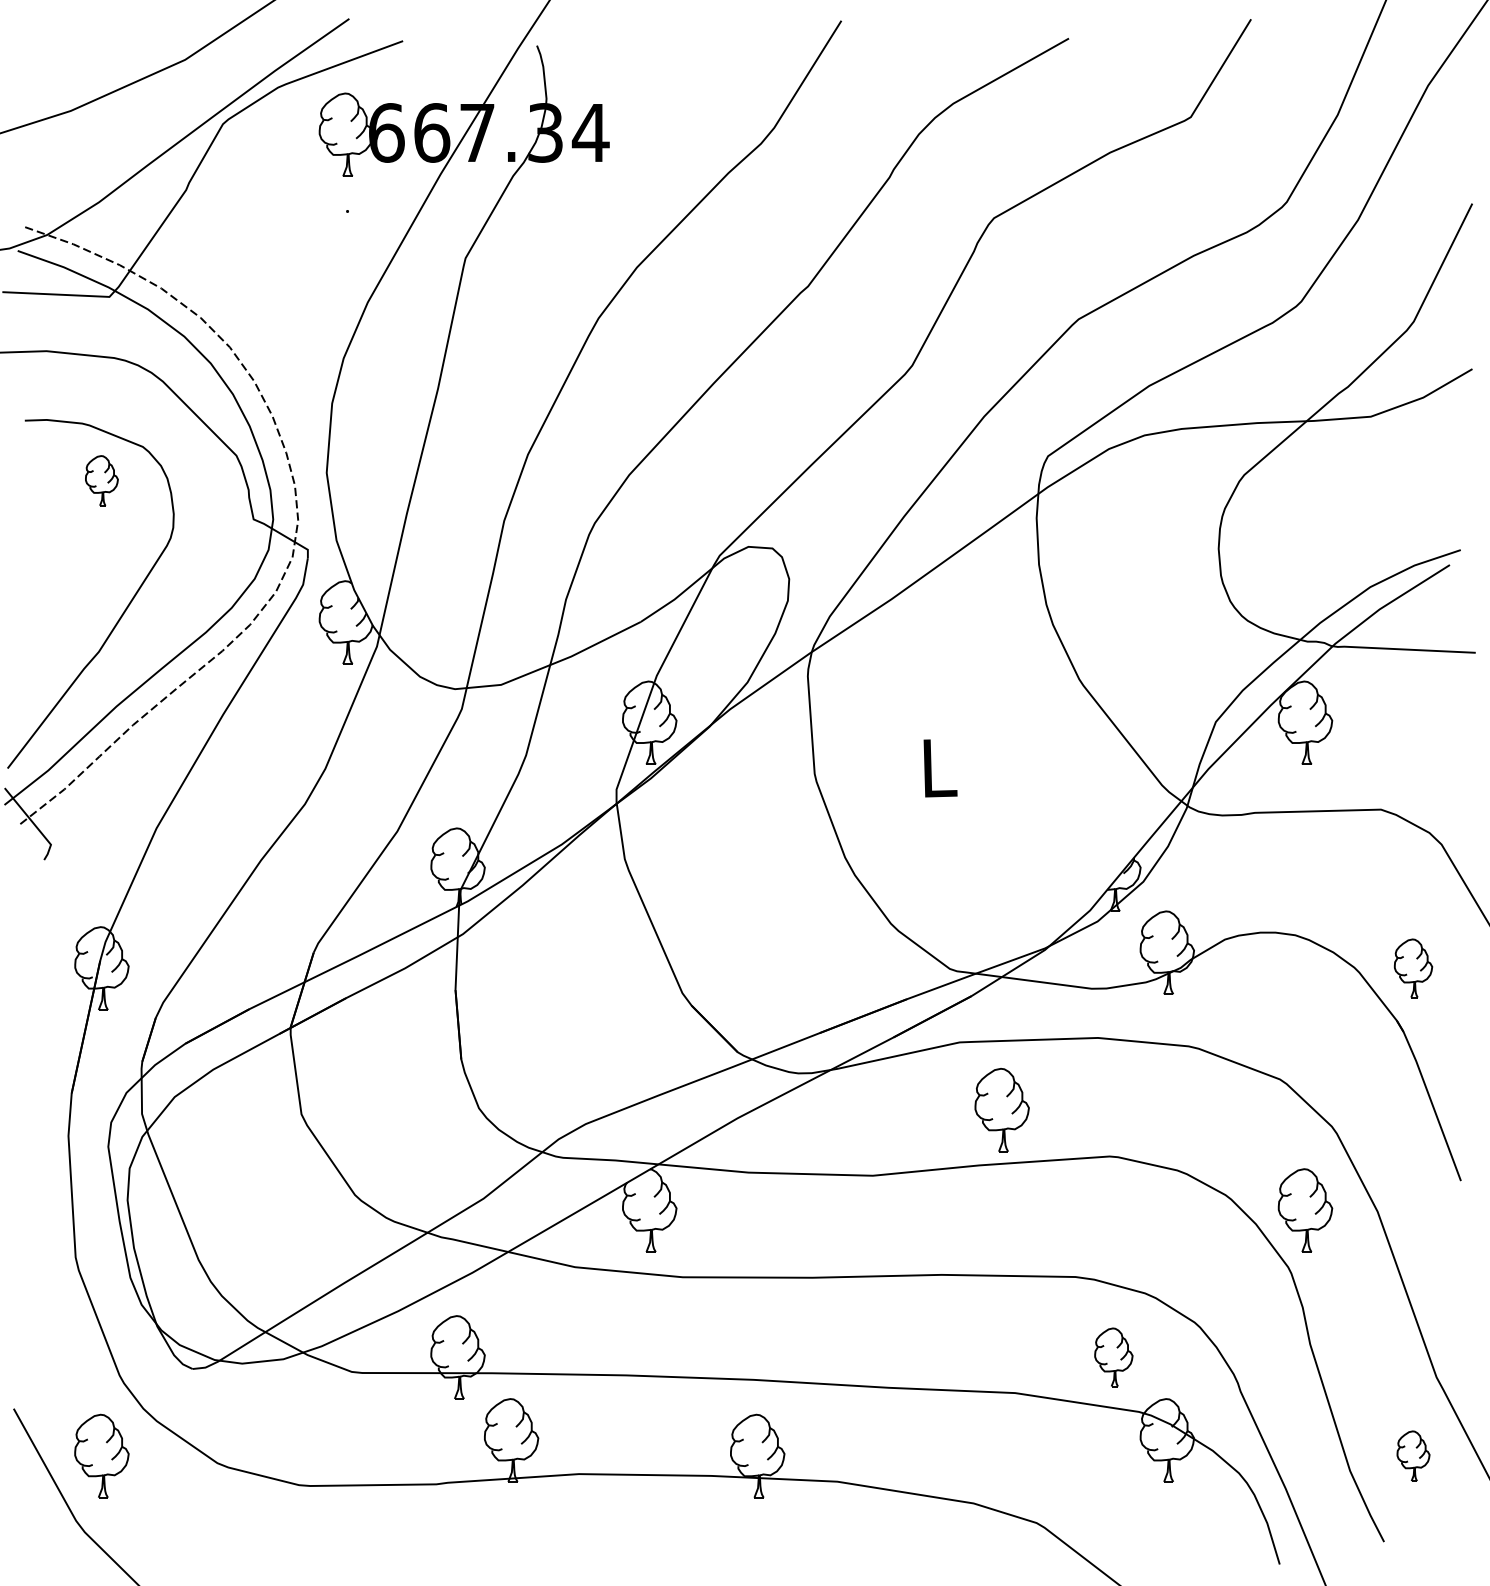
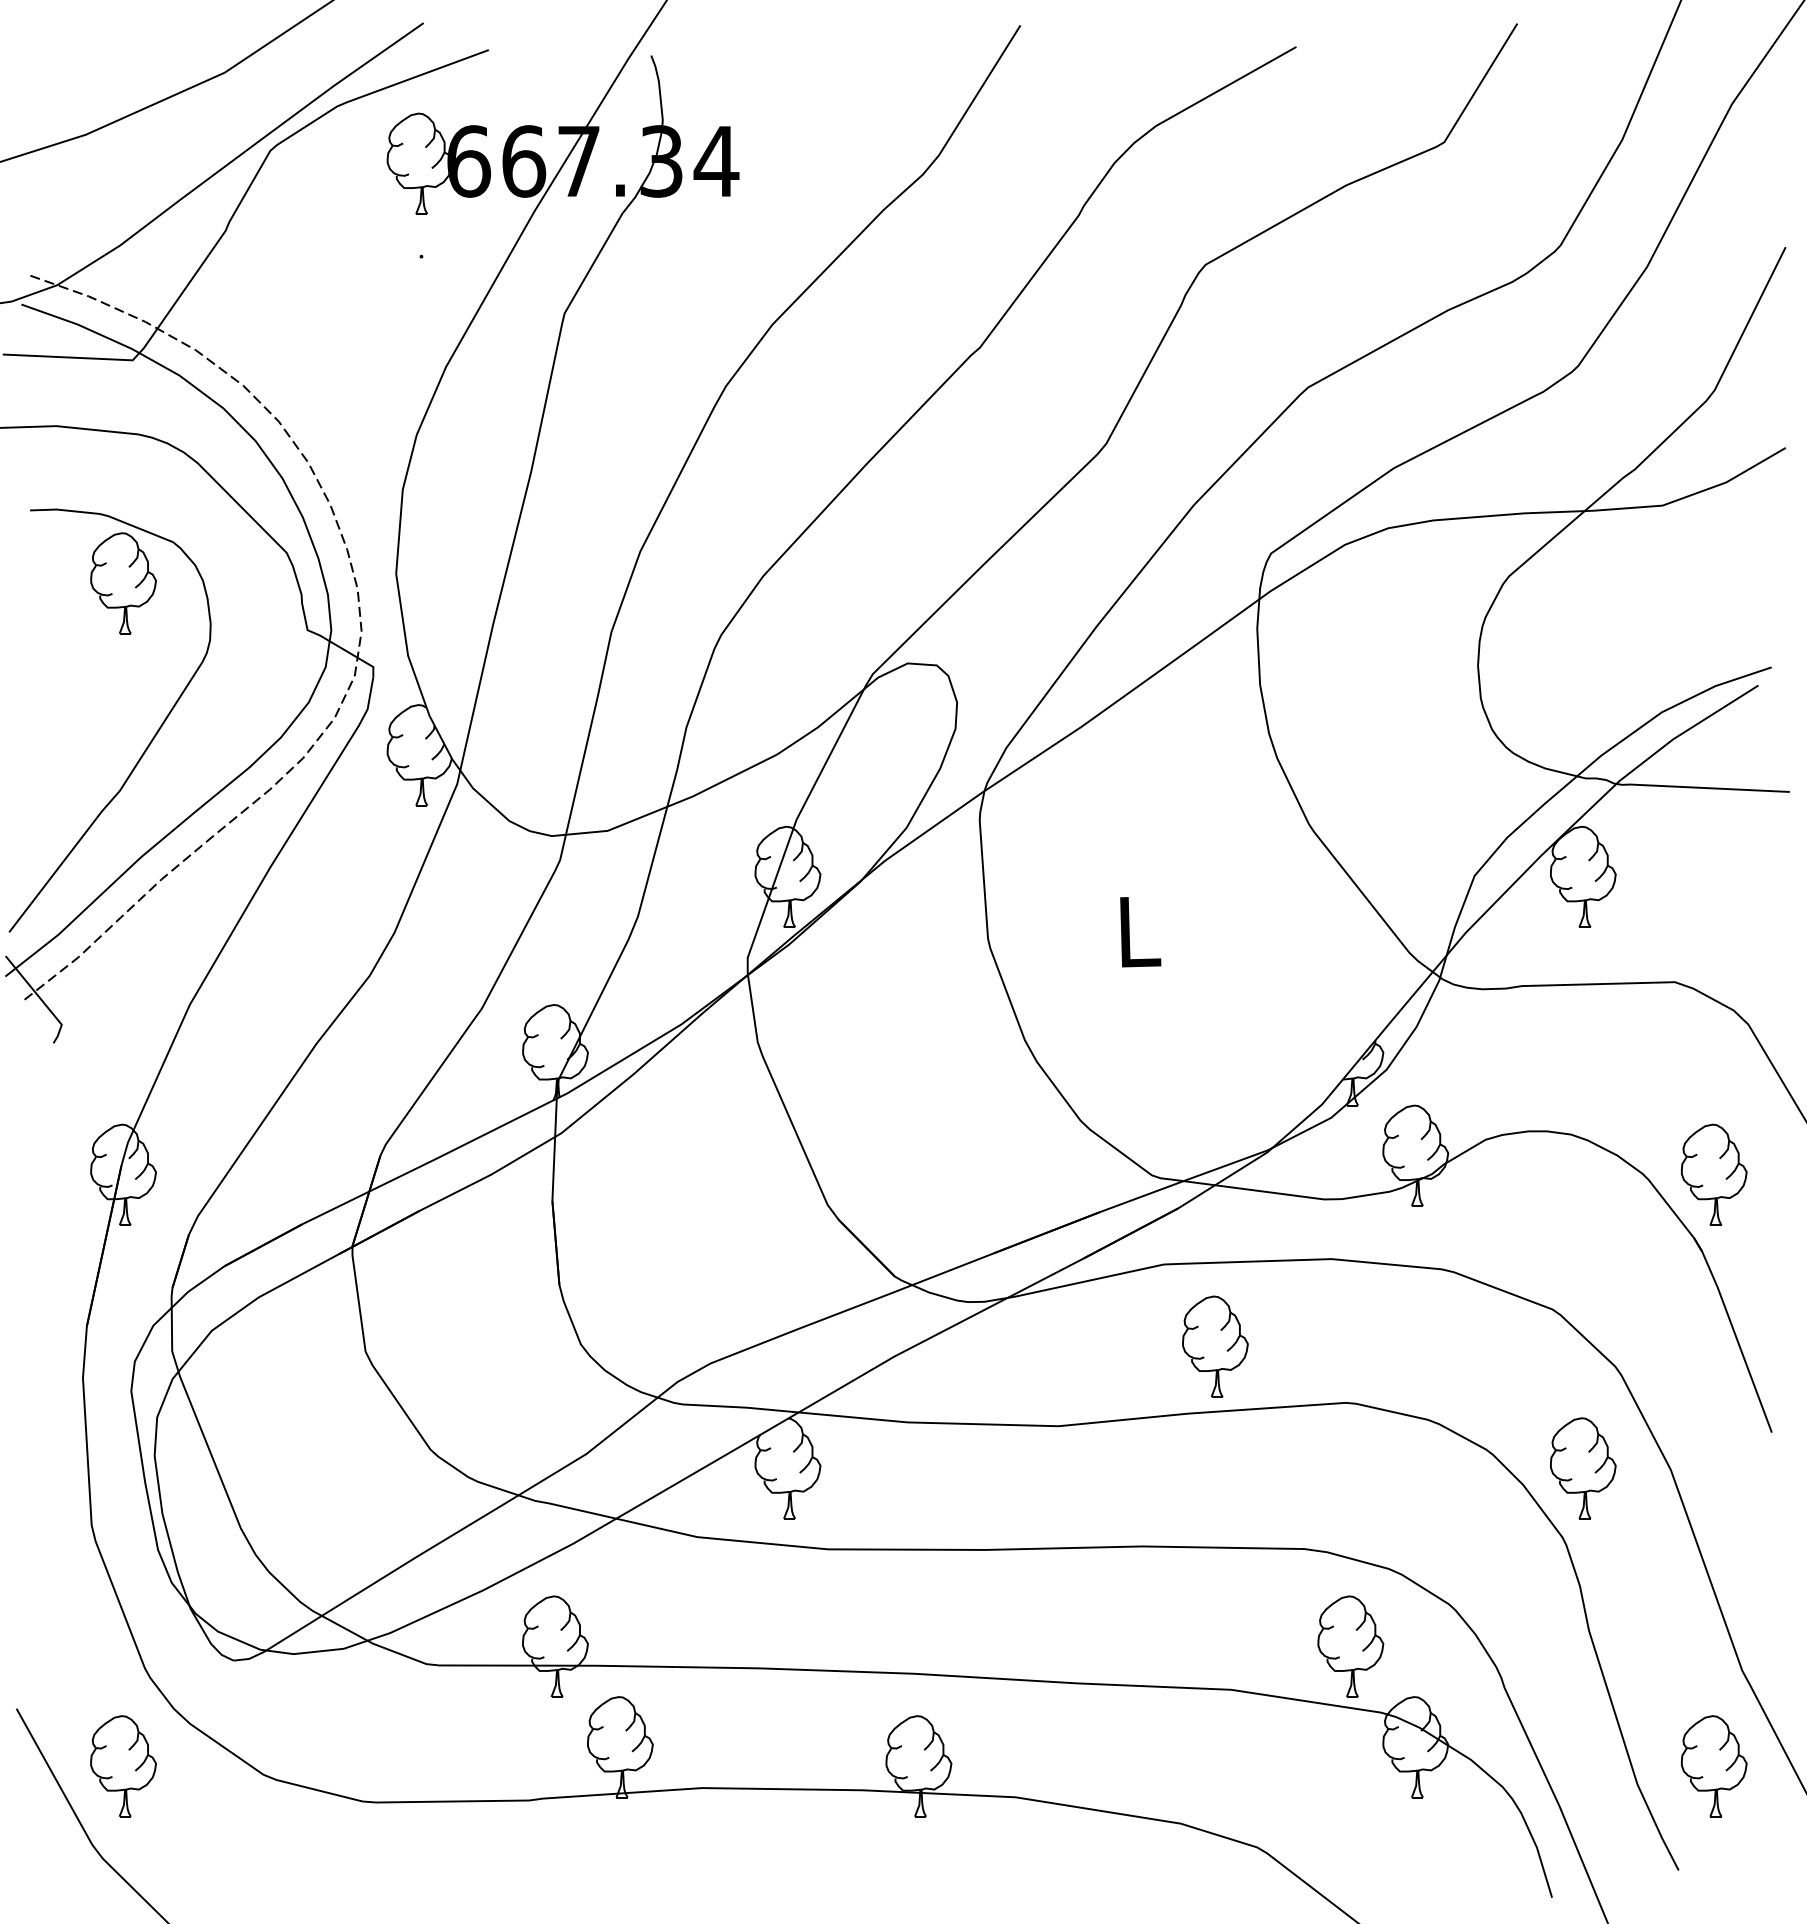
part: (101, 480) -> (123, 583), size x1.67
part: (1413, 968) -> (1714, 1174), size x1.43
part: (1113, 1357) -> (1350, 1646), size x1.43
part: (1413, 1456) -> (1714, 1766), size x1.67

